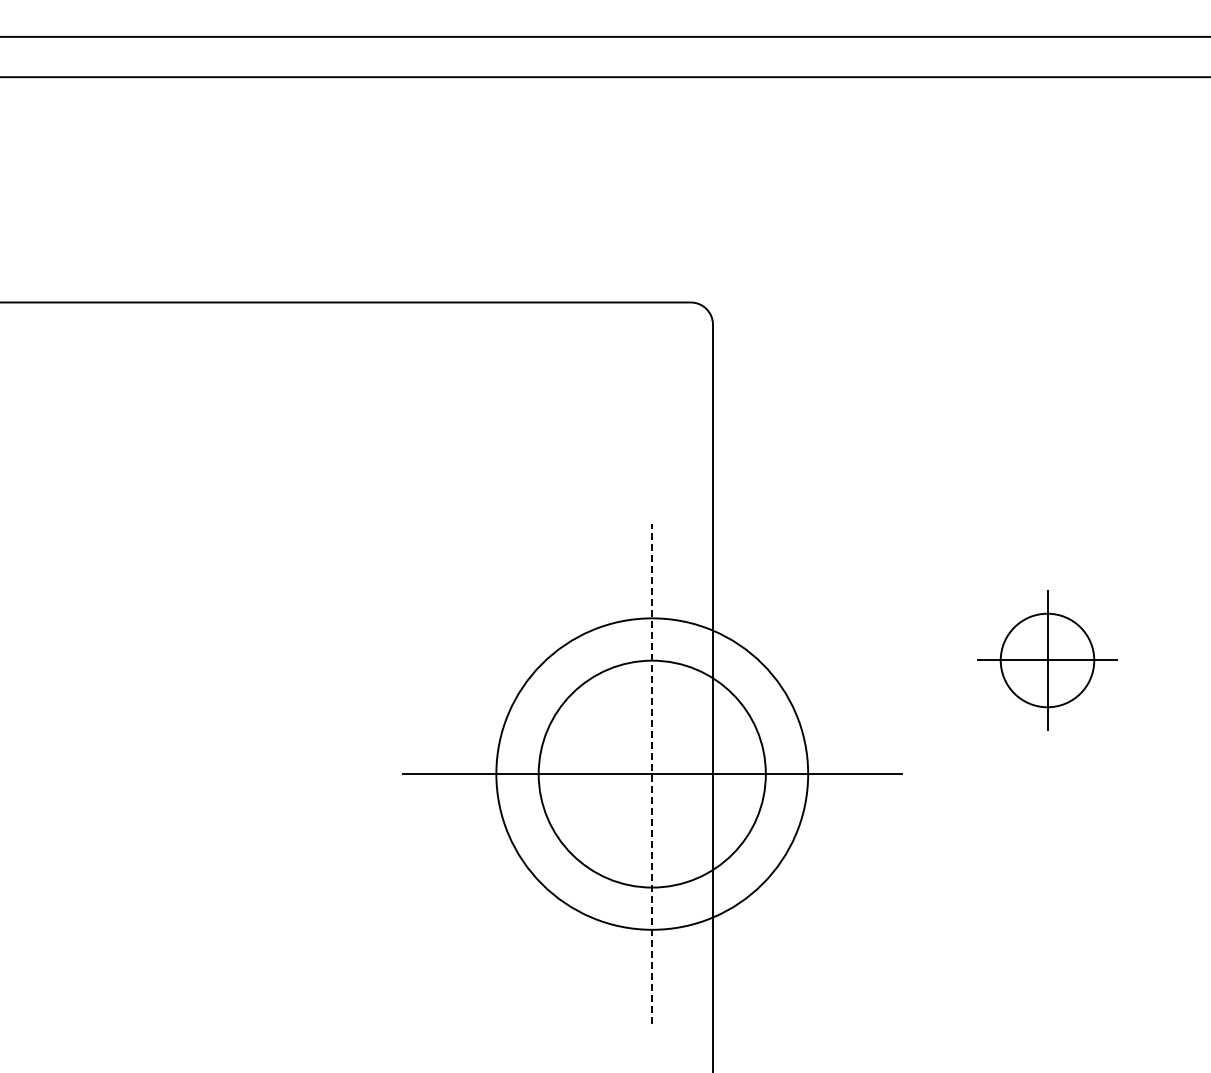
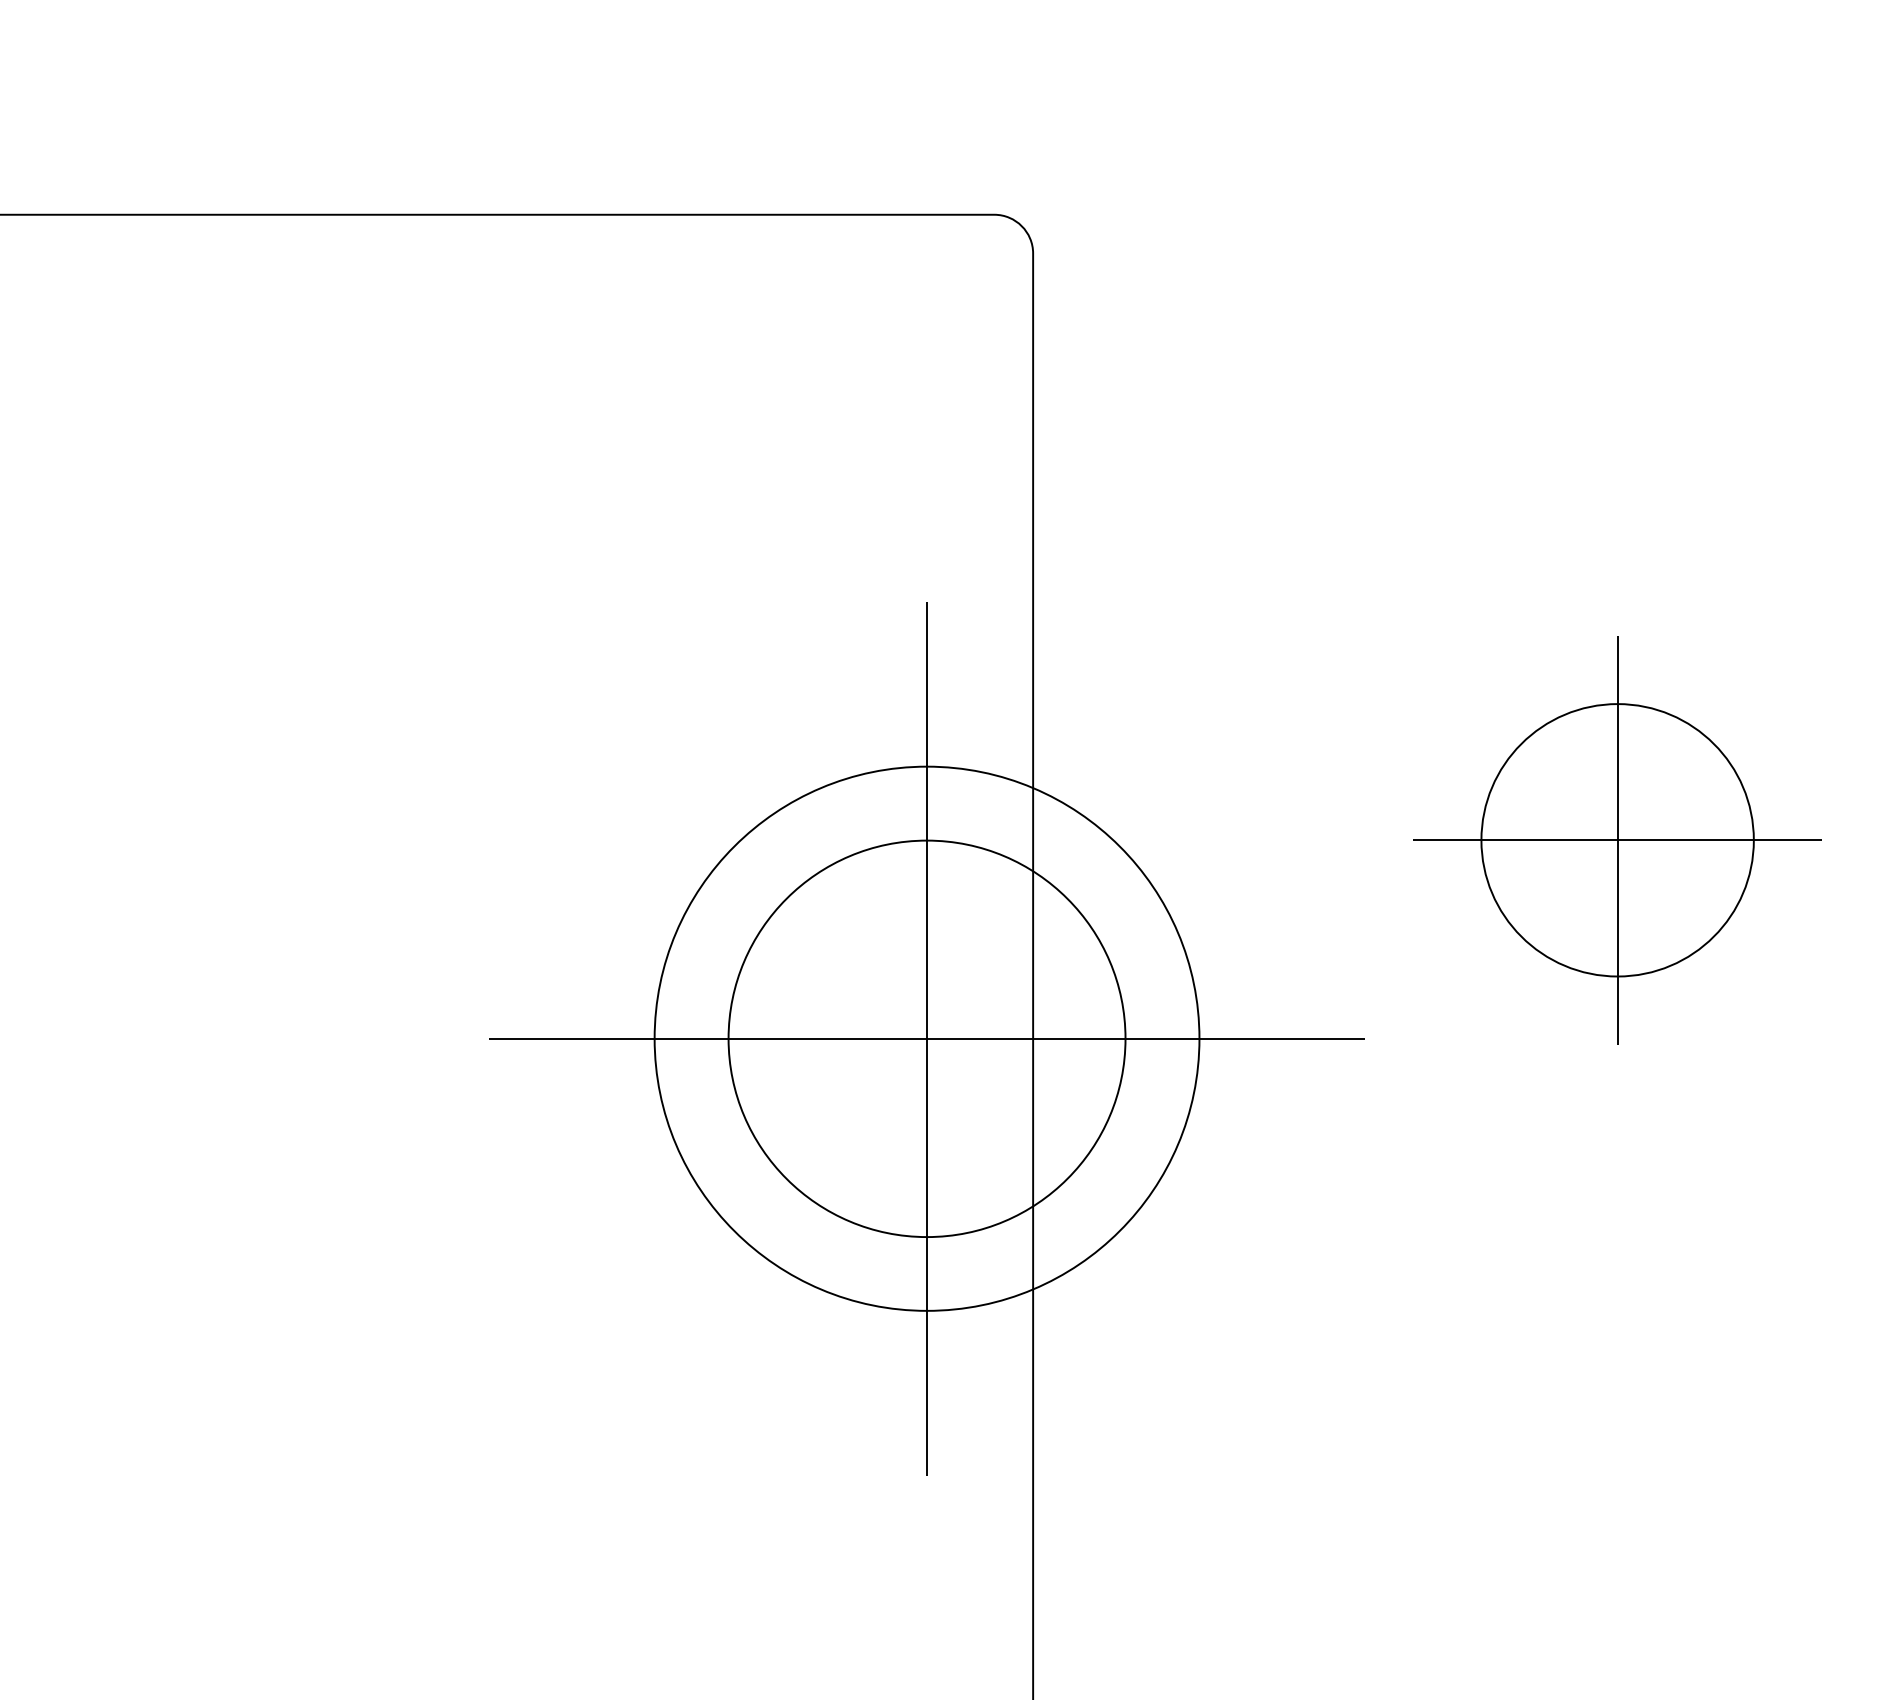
part: (1047, 660) -> (1617, 840), size x1.67
line: (652, 774) -> (927, 1039), dashed -> solid

